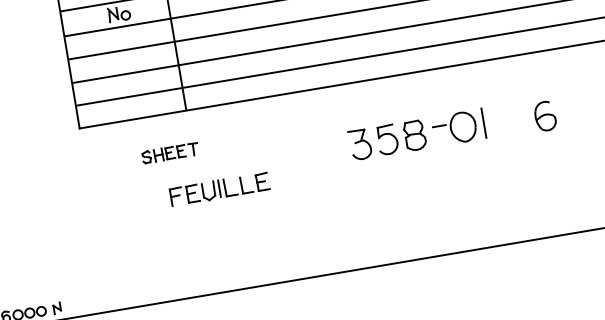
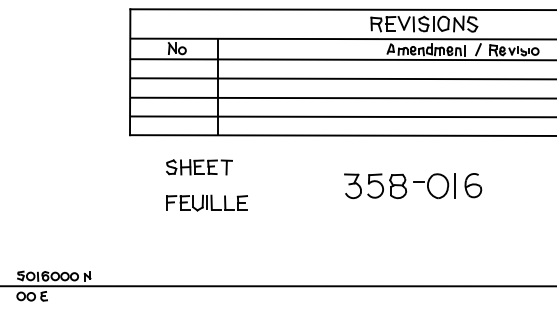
part: (545, 116) -> (473, 185), moved
part: (170, 153) -> (199, 167), size x1.43
part: (218, 188) -> (206, 202), moved

